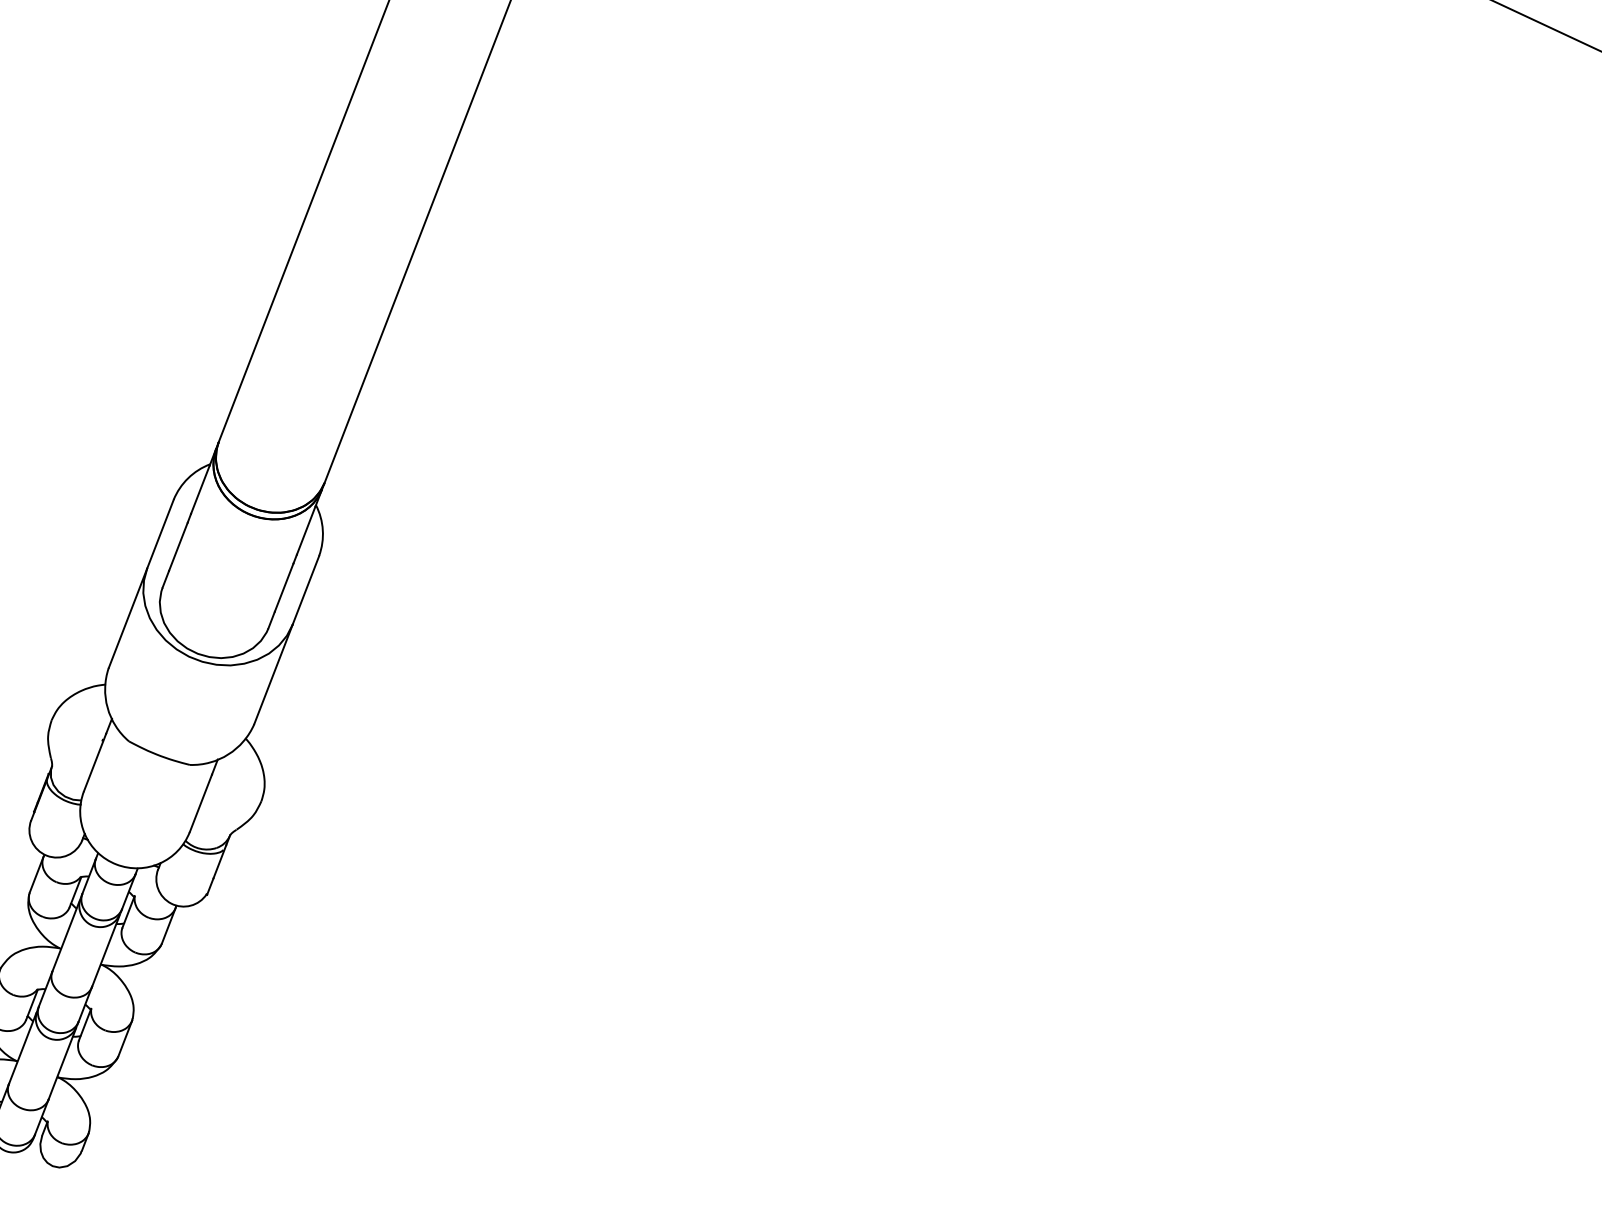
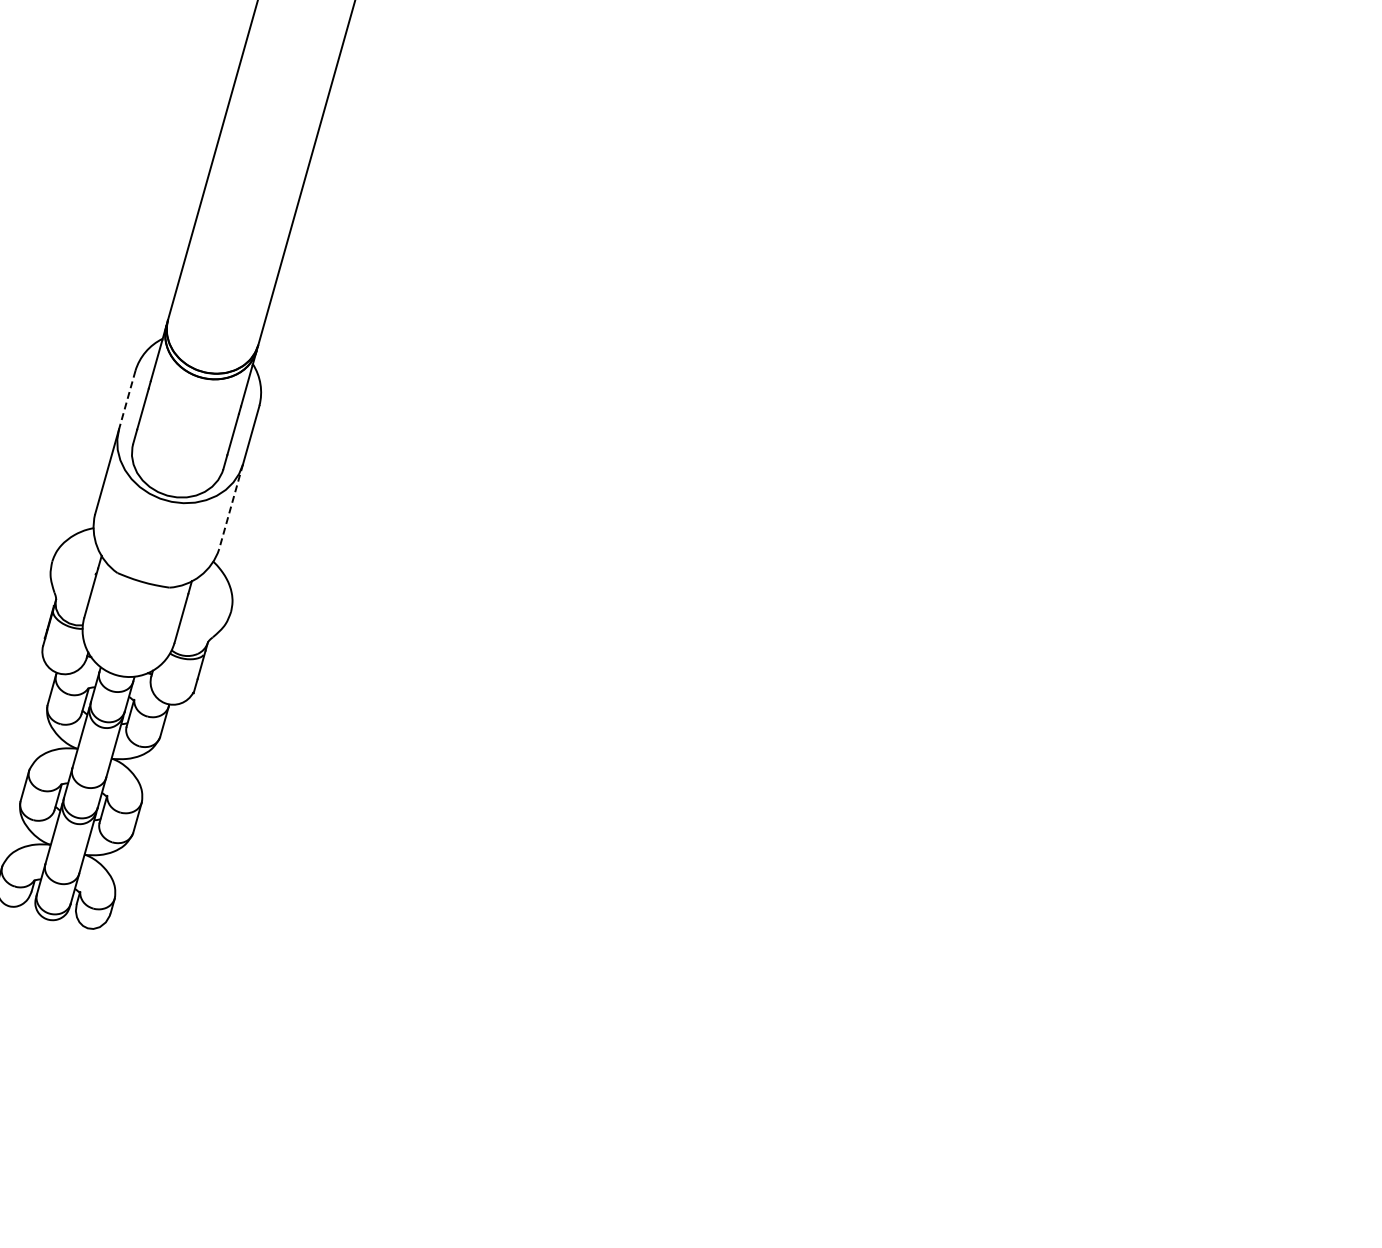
line: (160, 534) -> (127, 400), solid -> dashed
line: (273, 675) -> (231, 507), solid -> dashed

